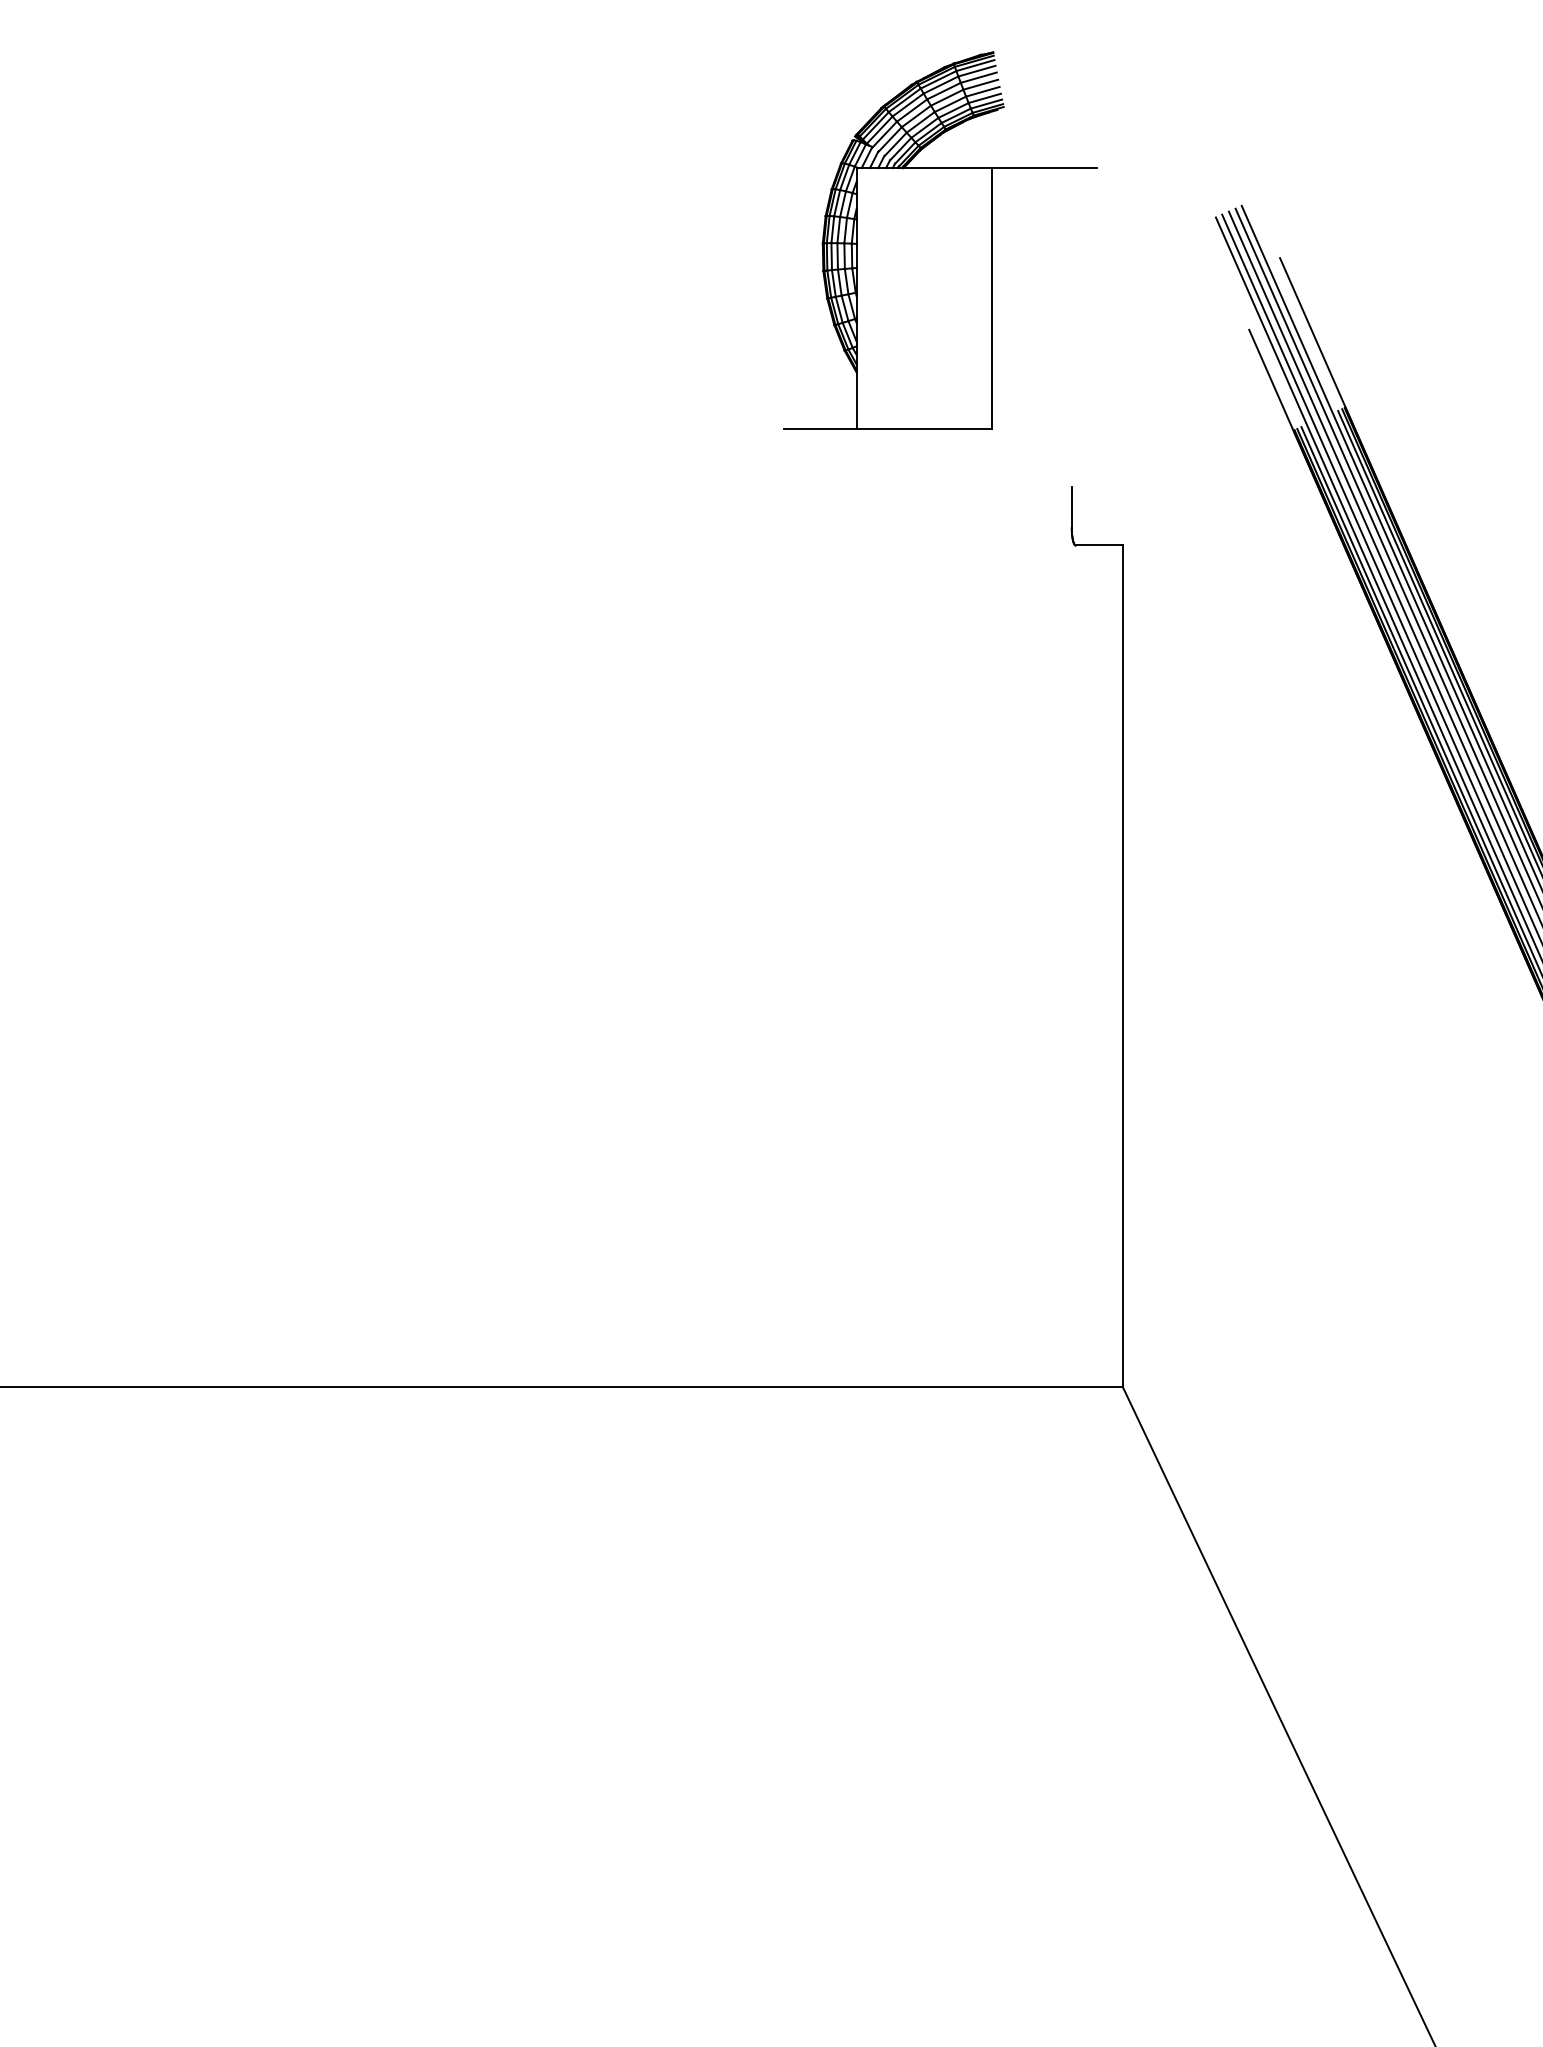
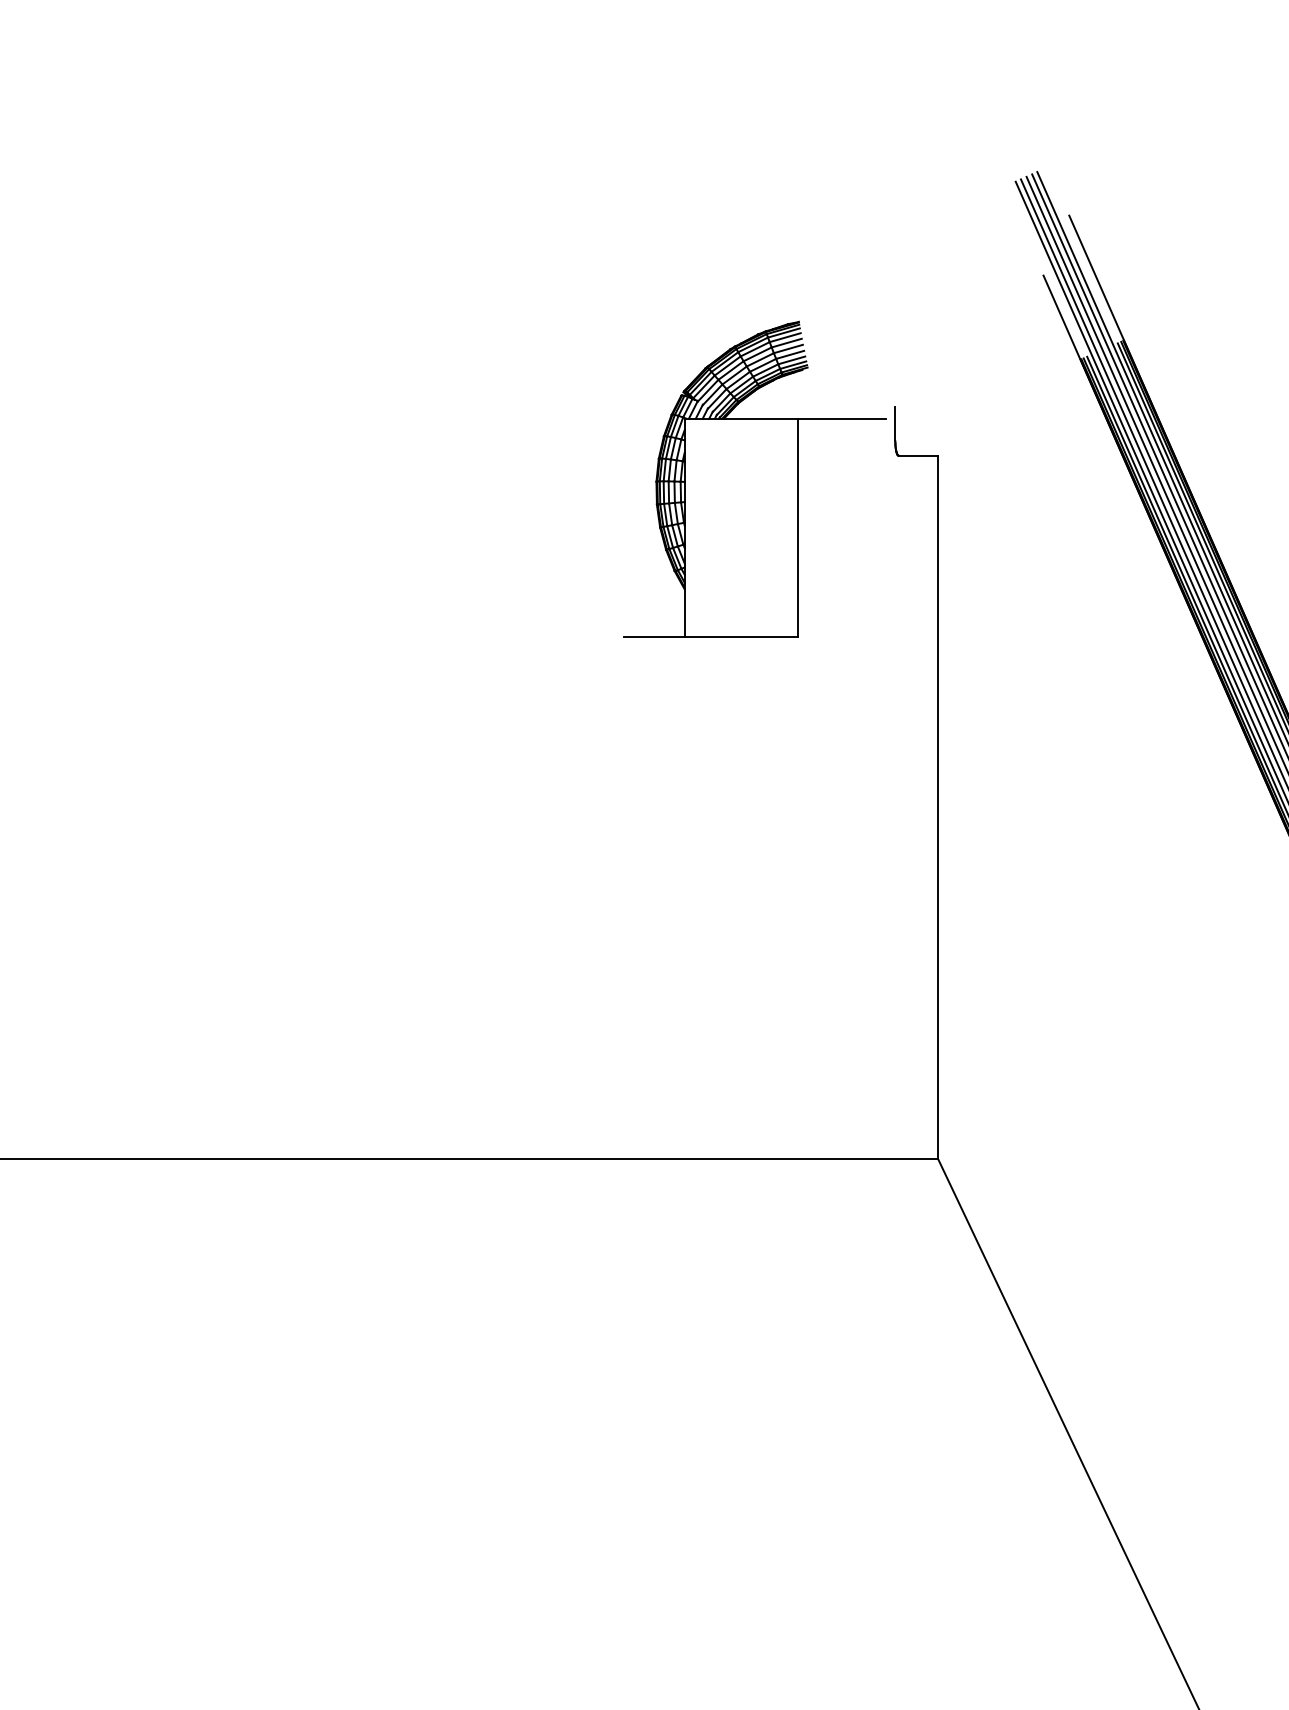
part: (940, 240) -> (754, 479), moved

